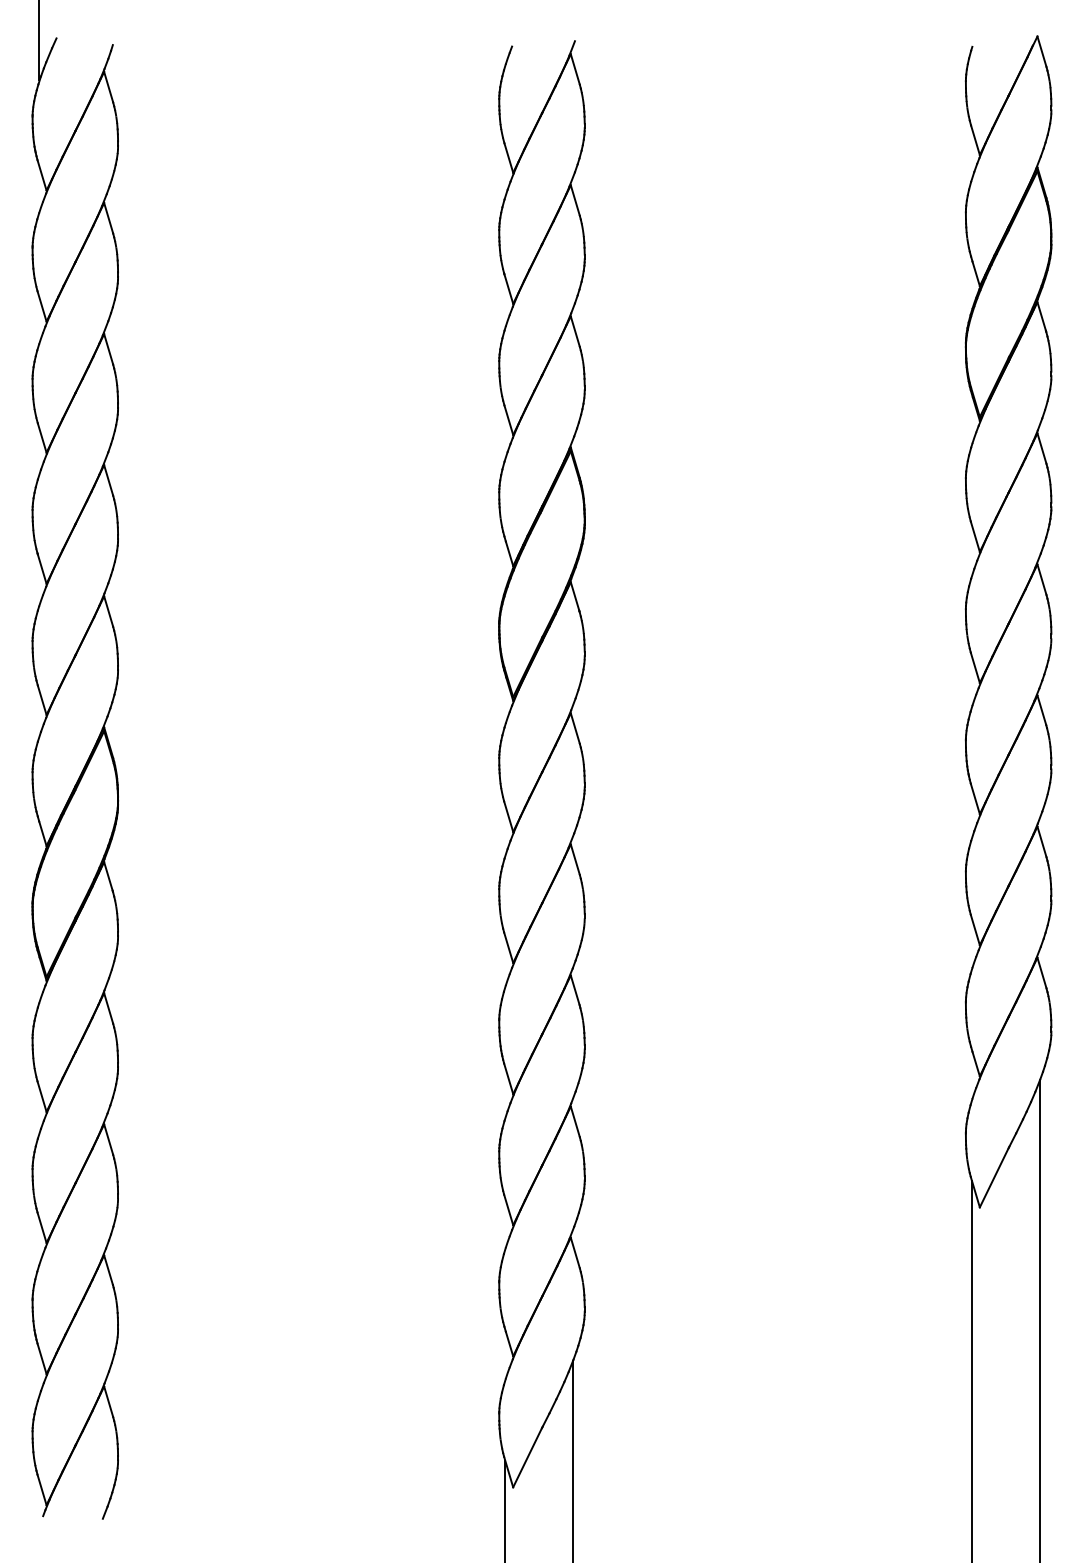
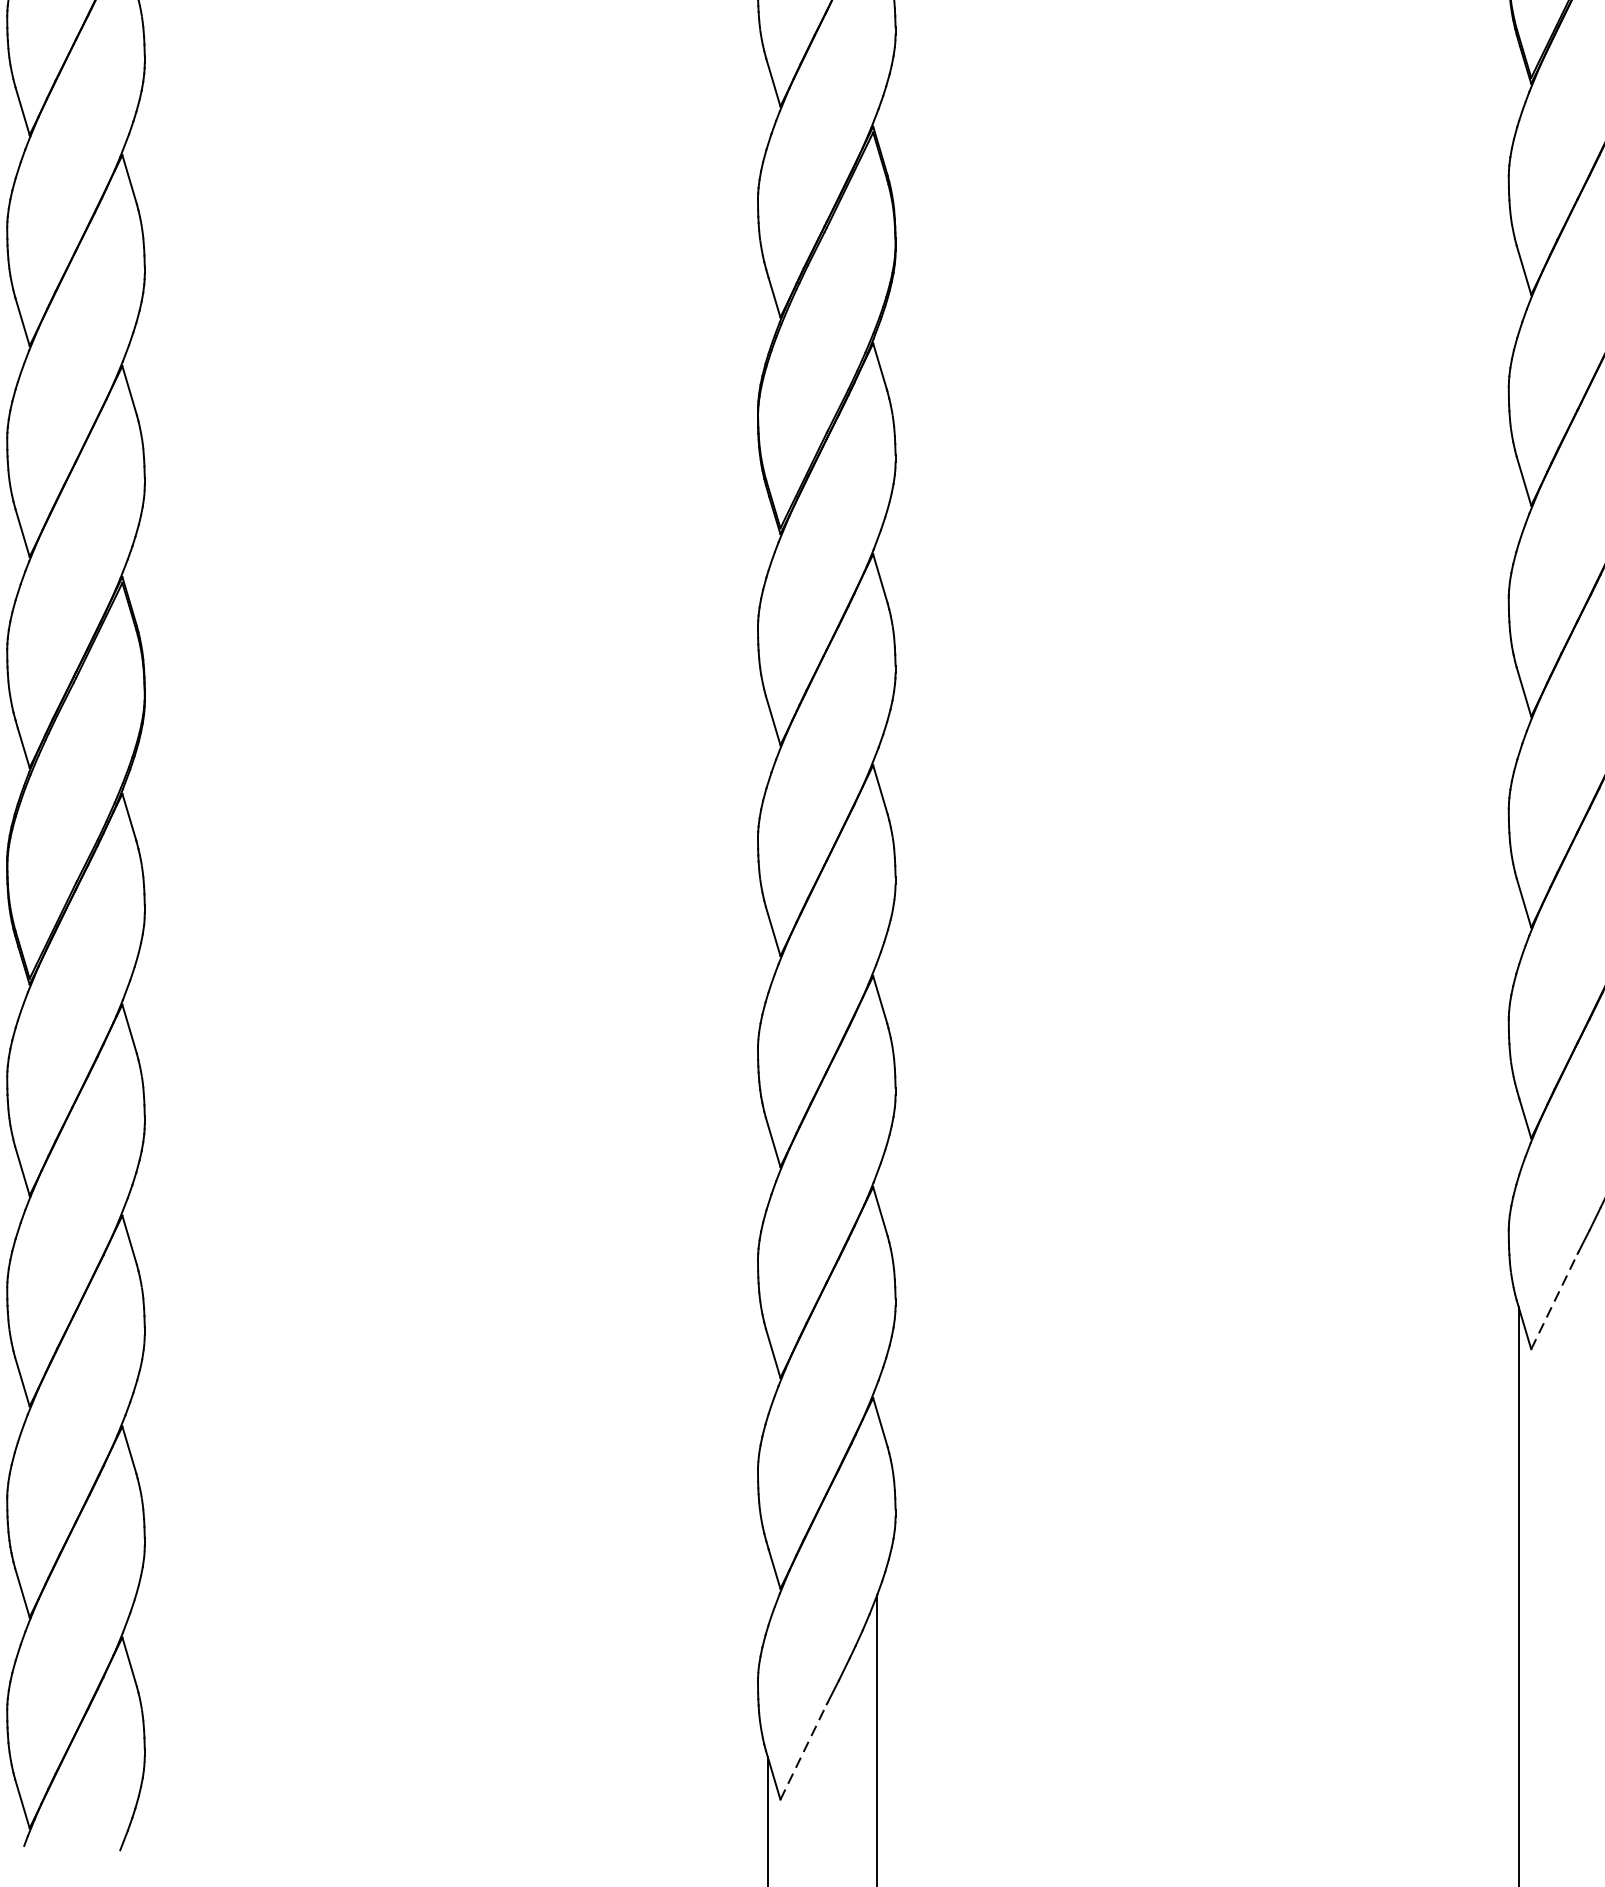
line: (994, 1177) -> (1554, 1301), solid -> dashed
line: (527, 1457) -> (803, 1751), solid -> dashed

